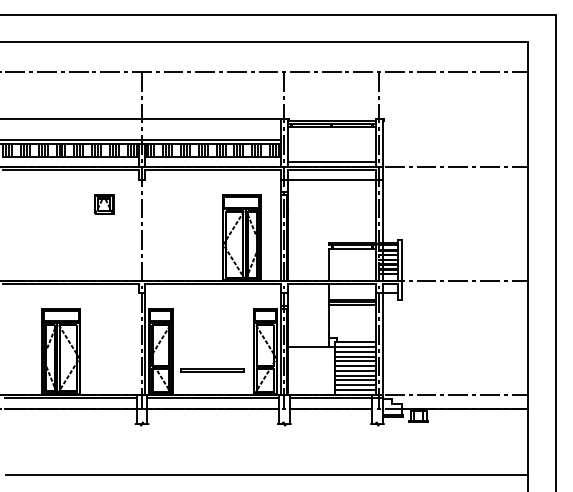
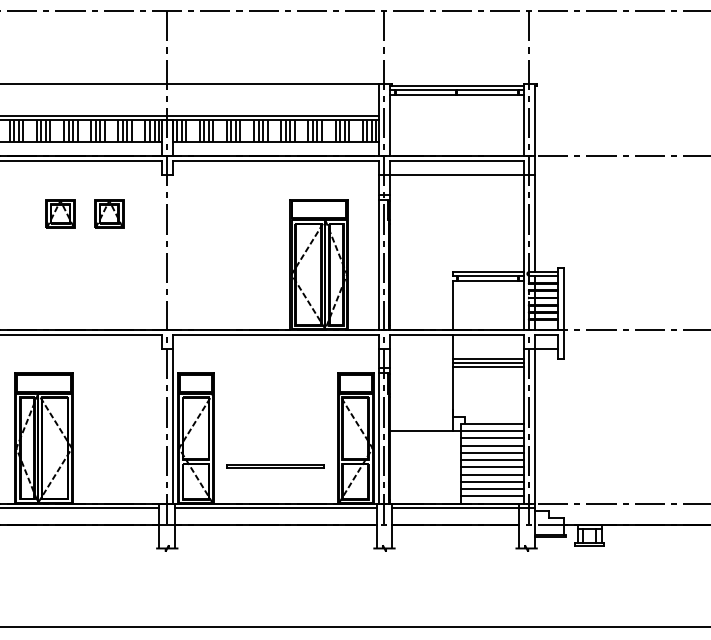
line: (331, 162) -> (456, 149), removed
part: (72, 204) -> (61, 213), added

